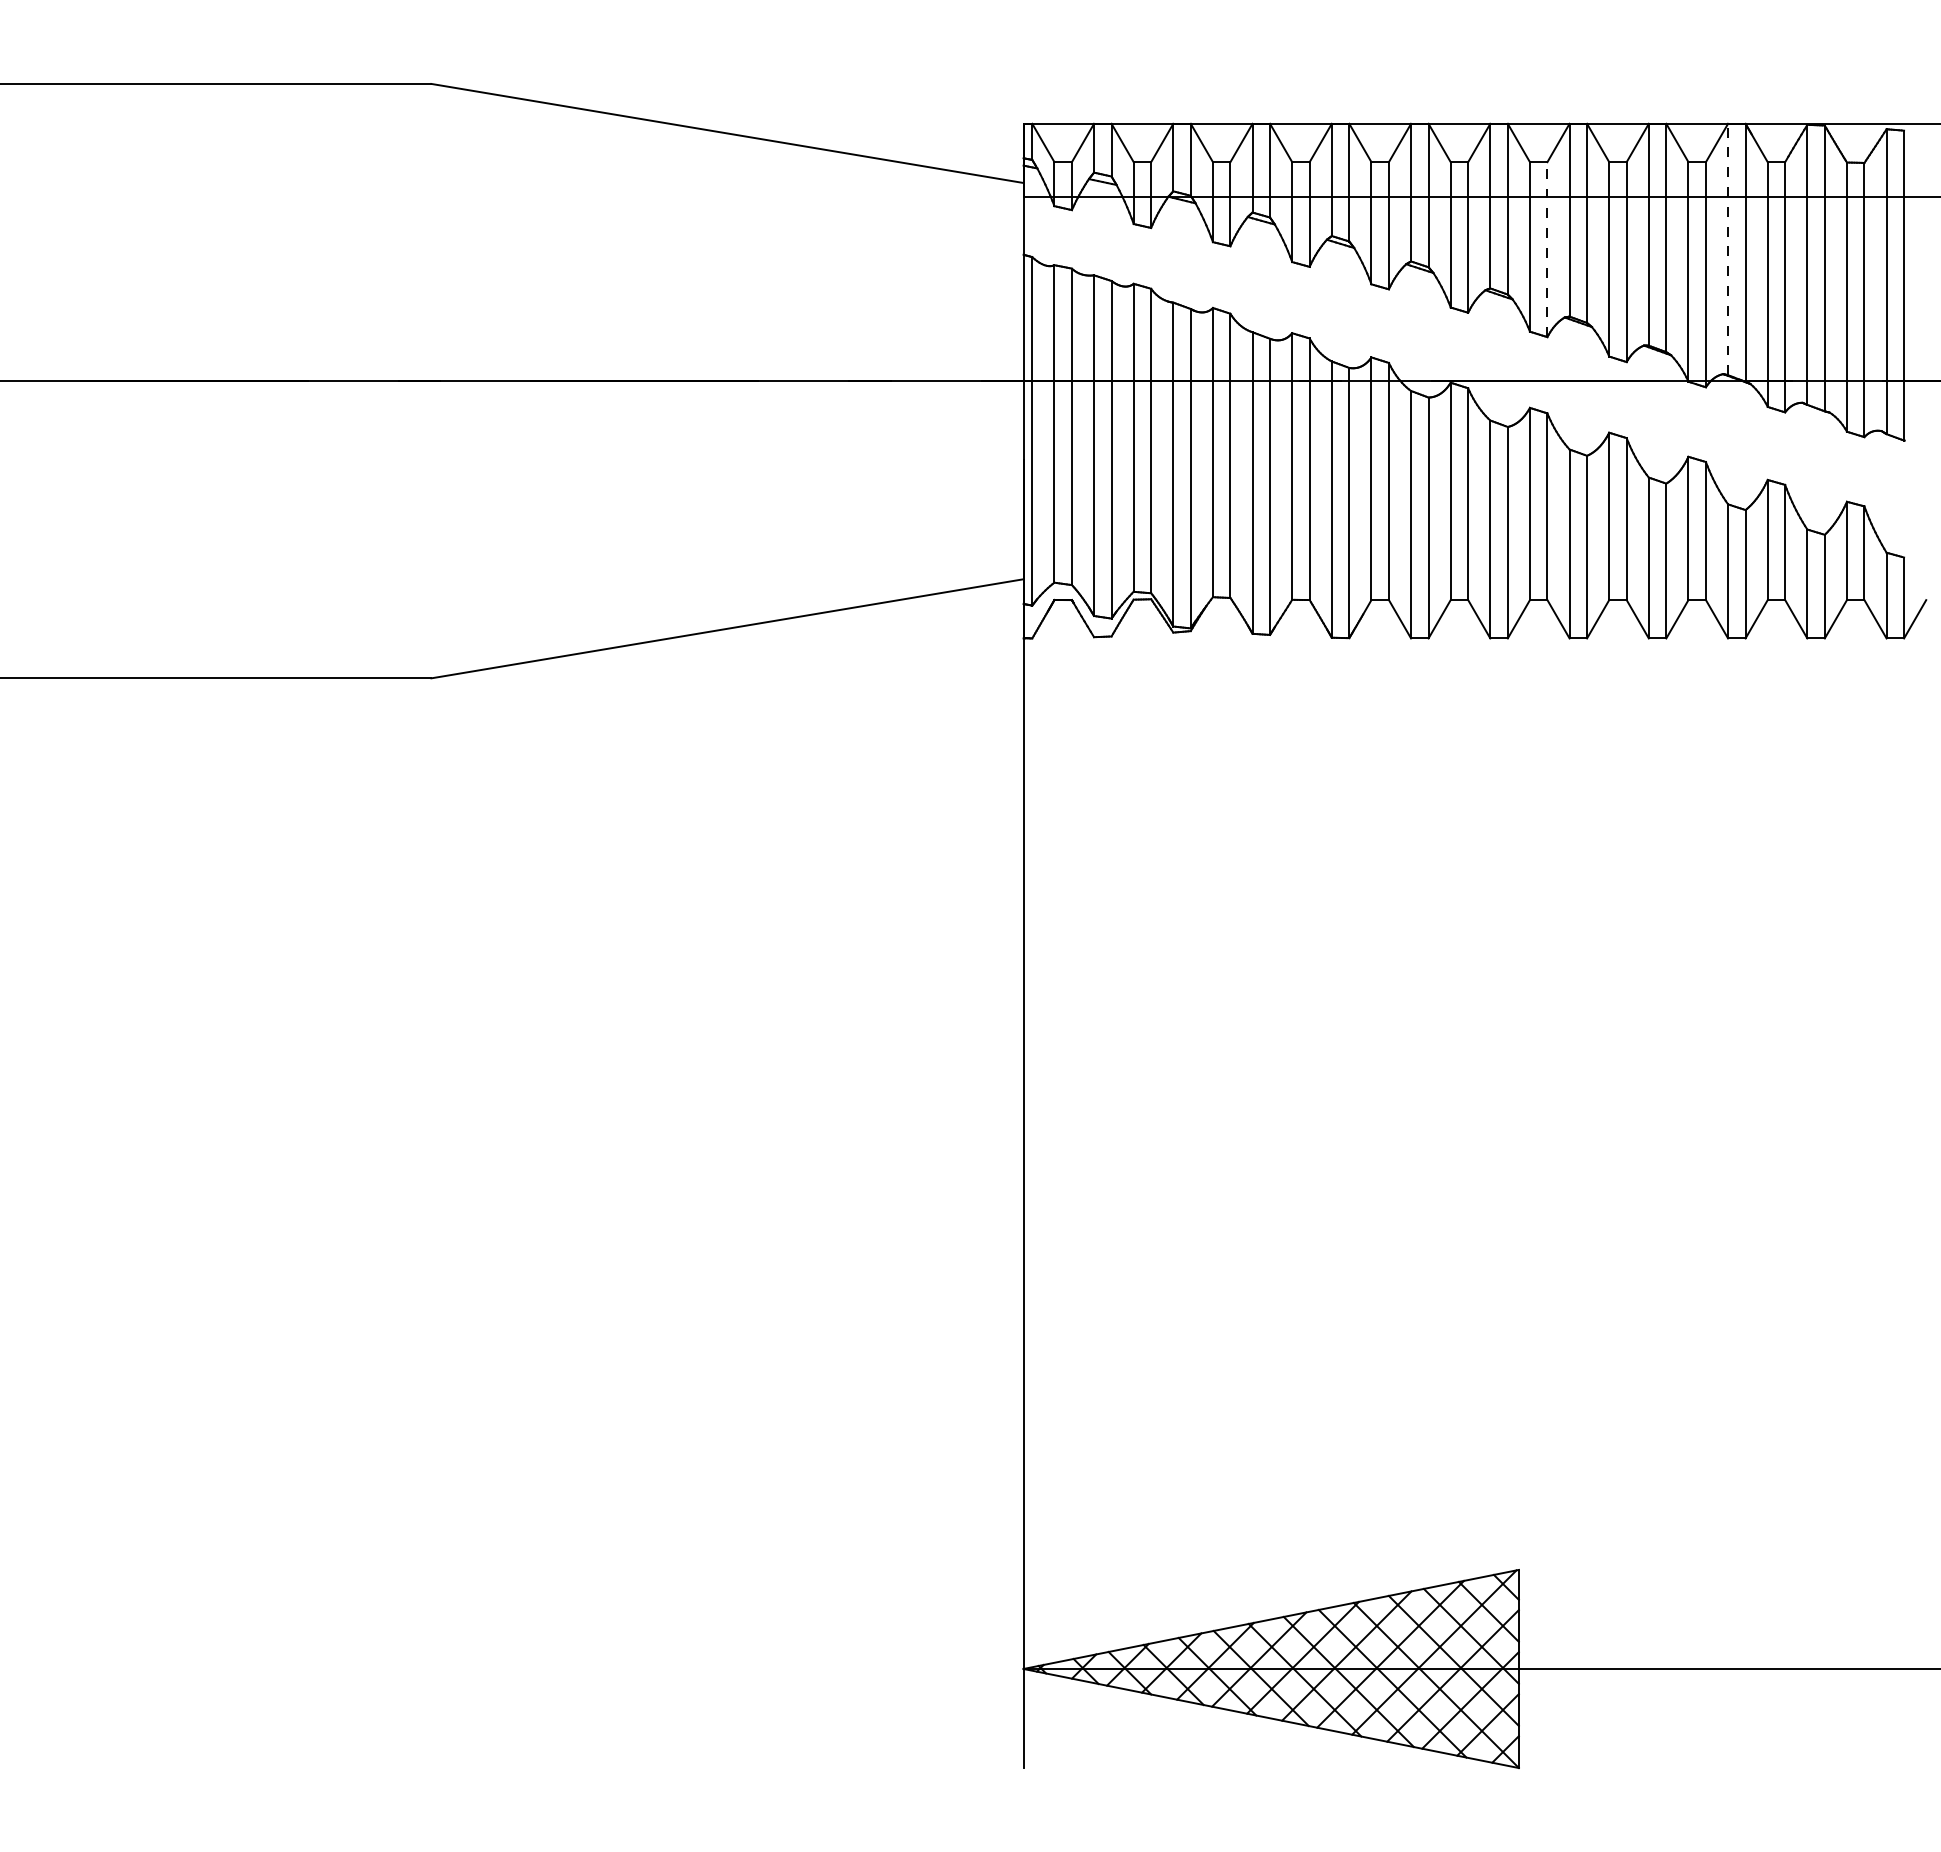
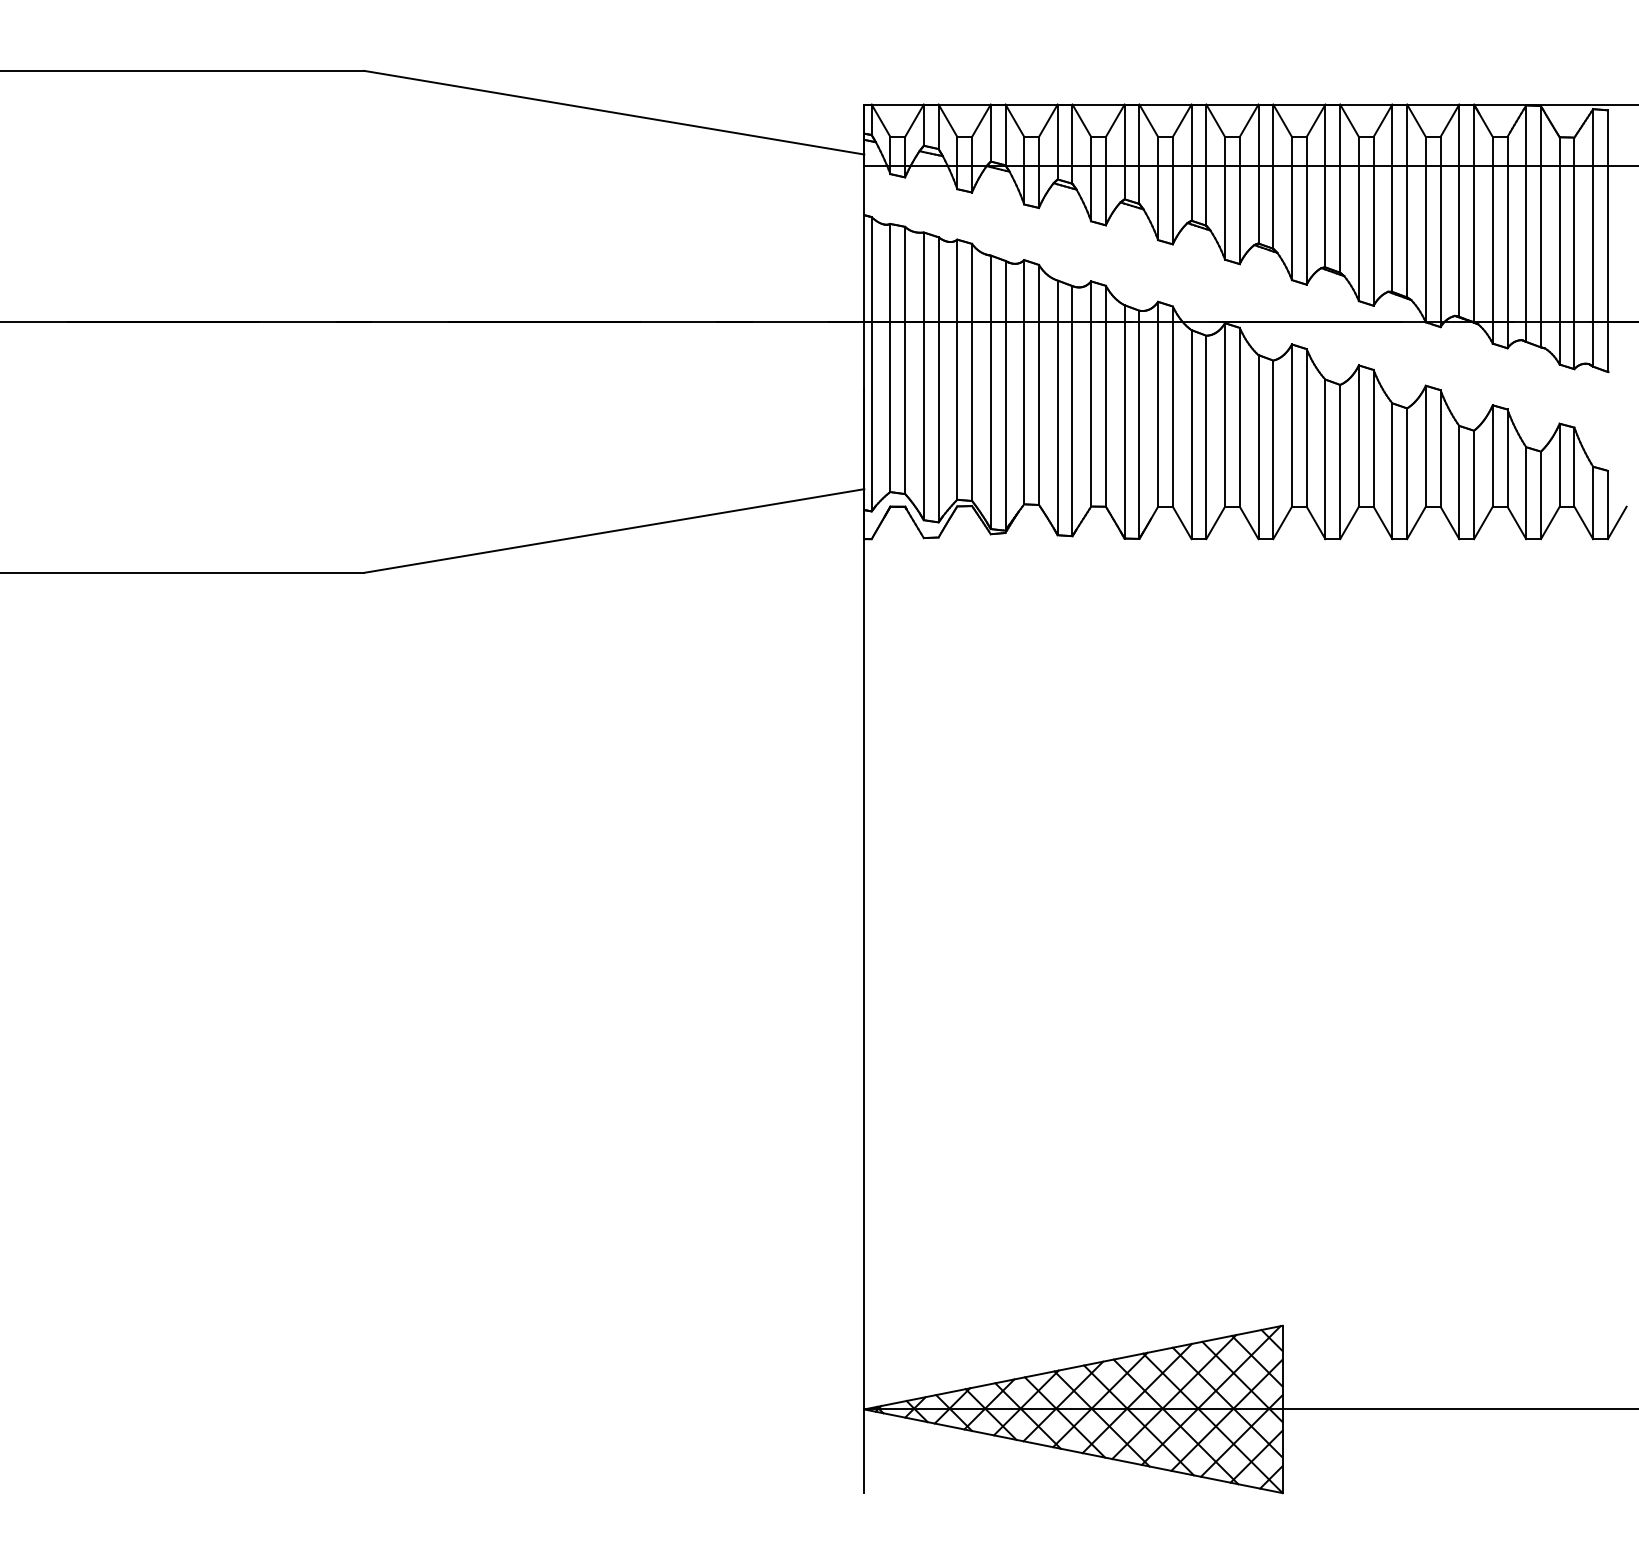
line: (1547, 249) -> (1306, 210), dashed -> solid
line: (1728, 249) -> (1459, 210), dashed -> solid

